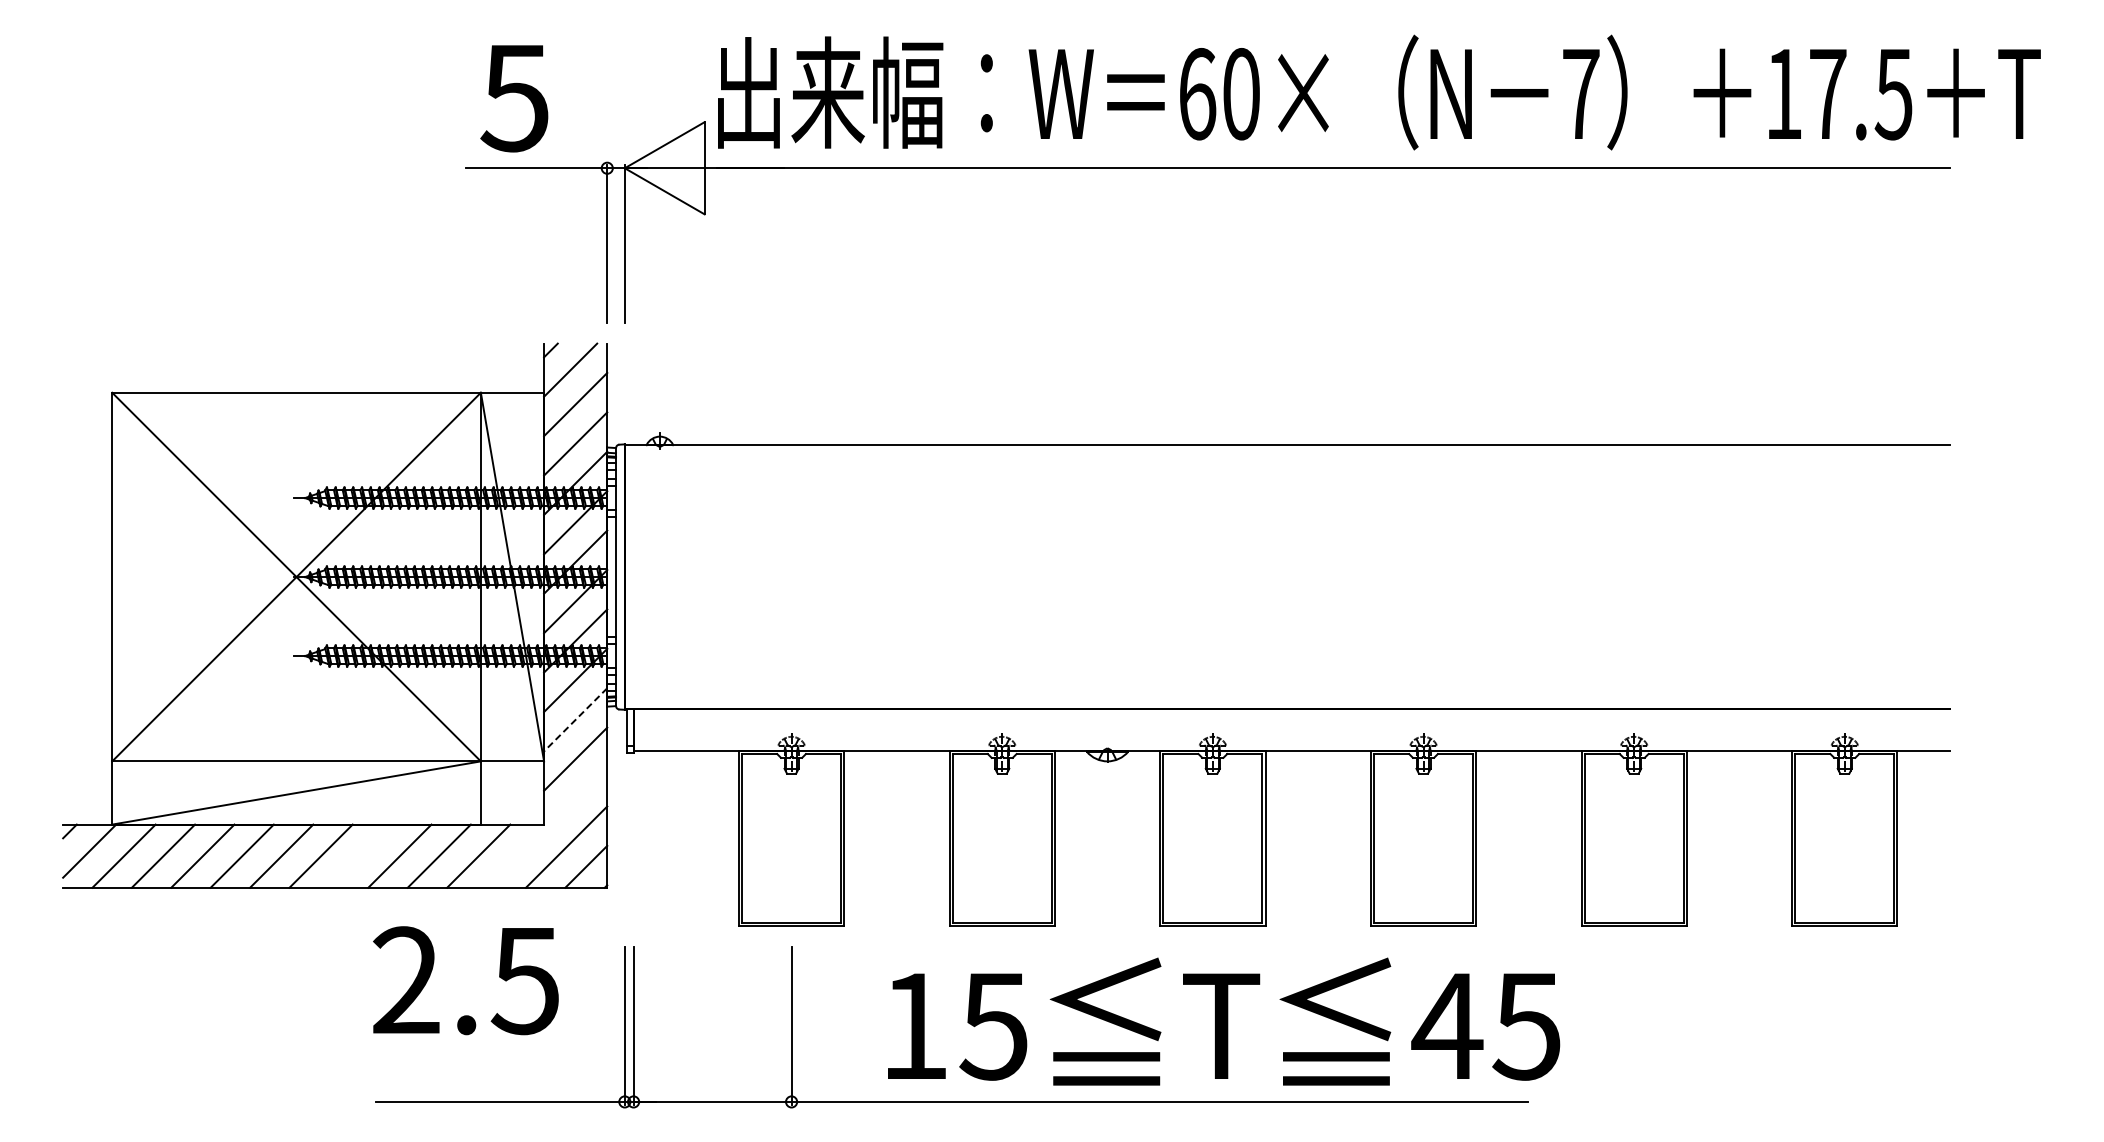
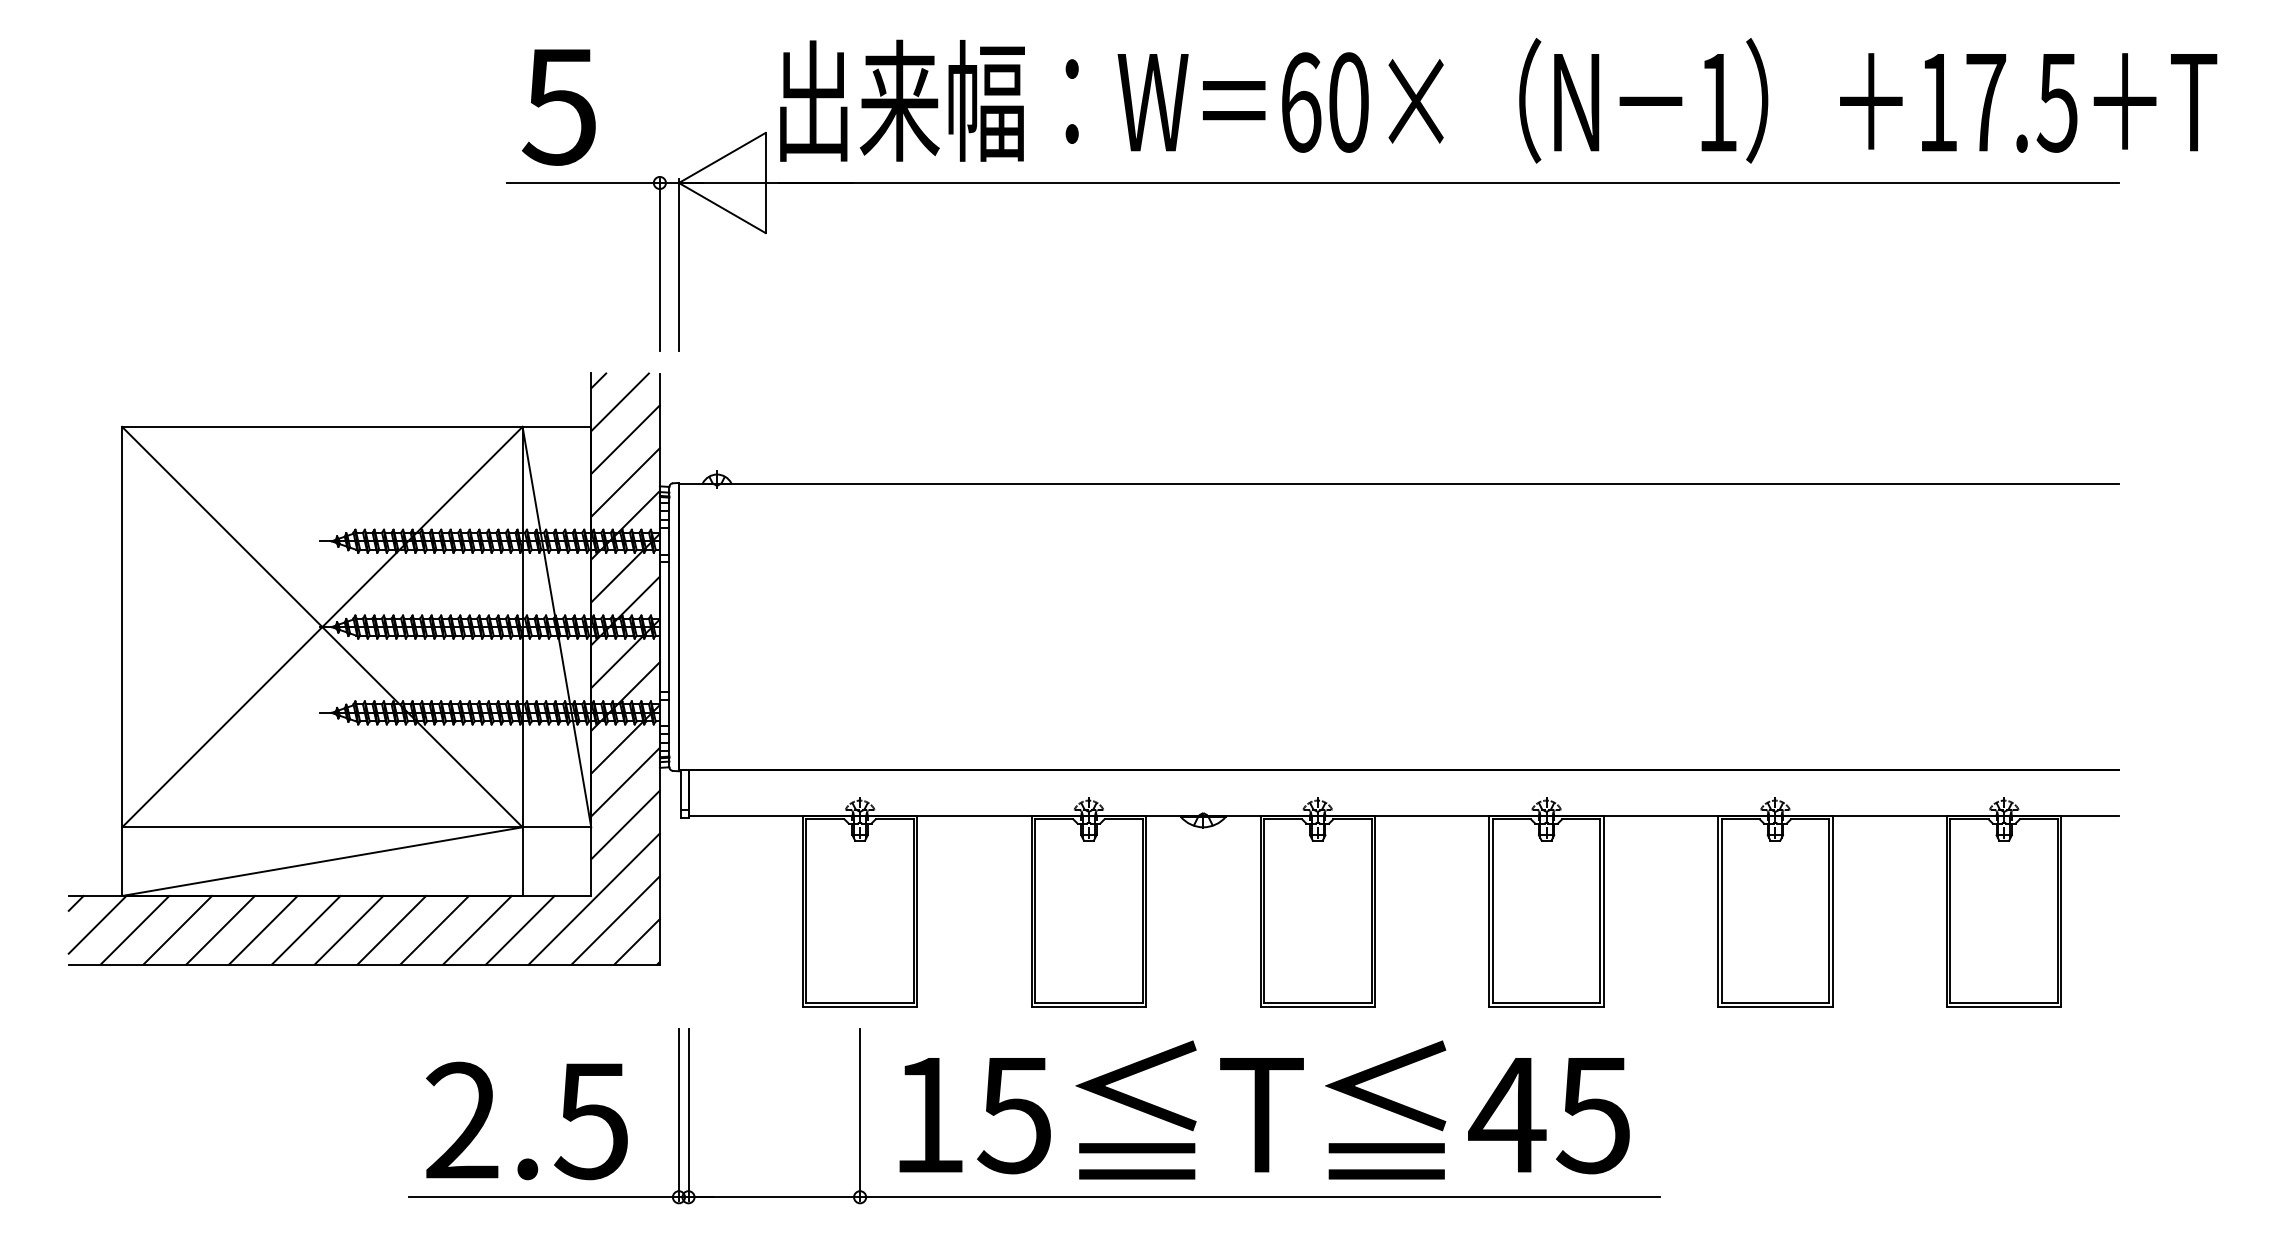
text: (1581, 93) -> (1718, 101), 7 -> 1
line: (575, 719) -> (625, 781), dashed -> solid
line: (546, 827) -> (593, 899), added
line: (360, 855) -> (391, 929), added
text: (465, 980) -> (526, 1120), moved
text: (1224, 1021) -> (1265, 1109), moved

